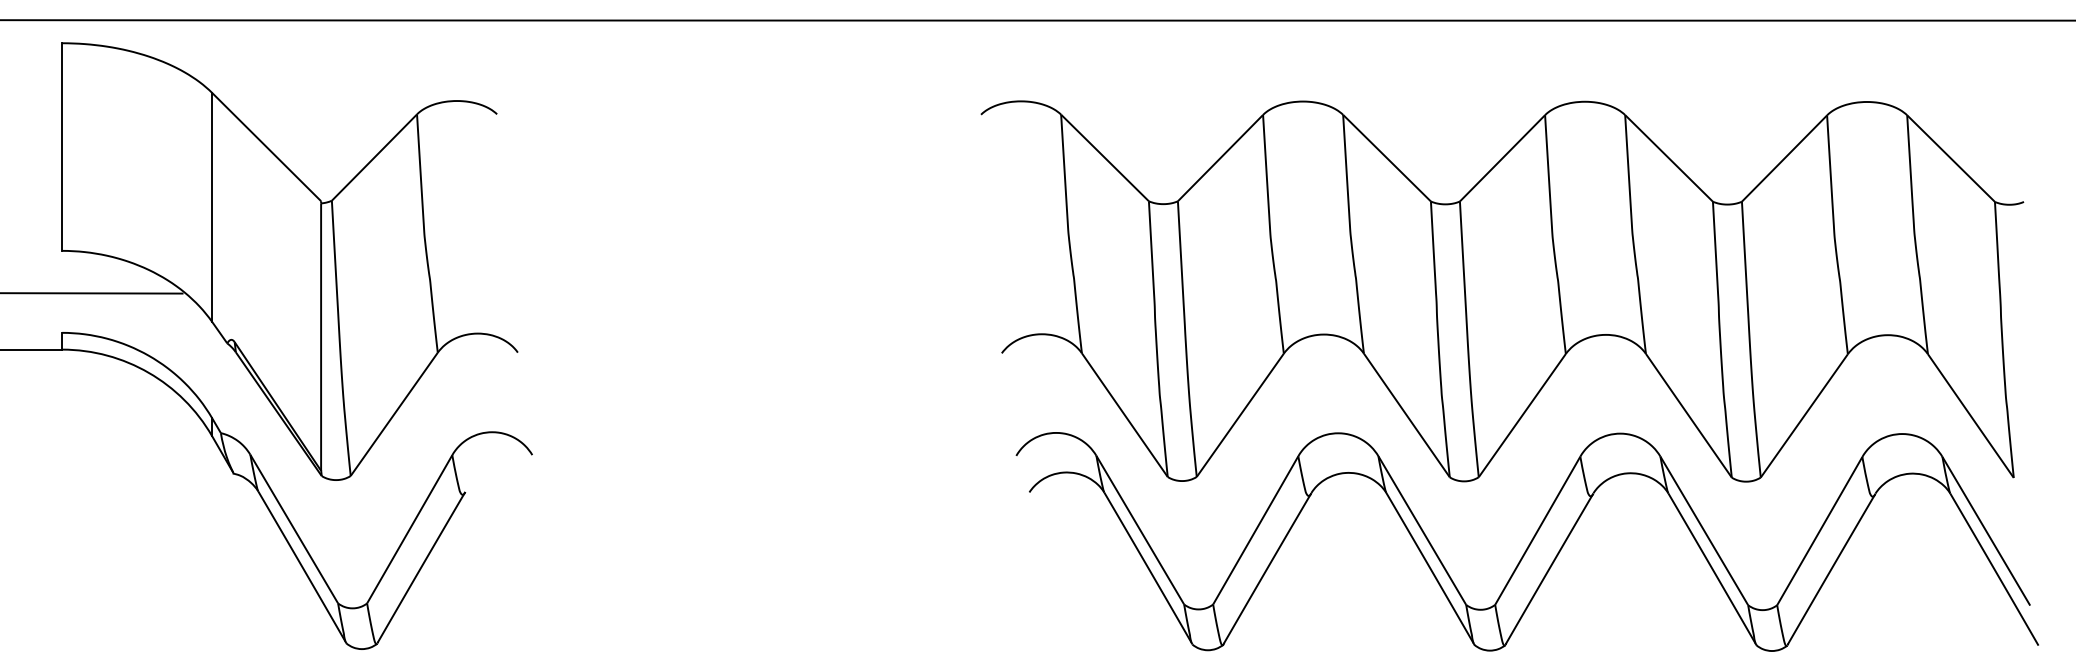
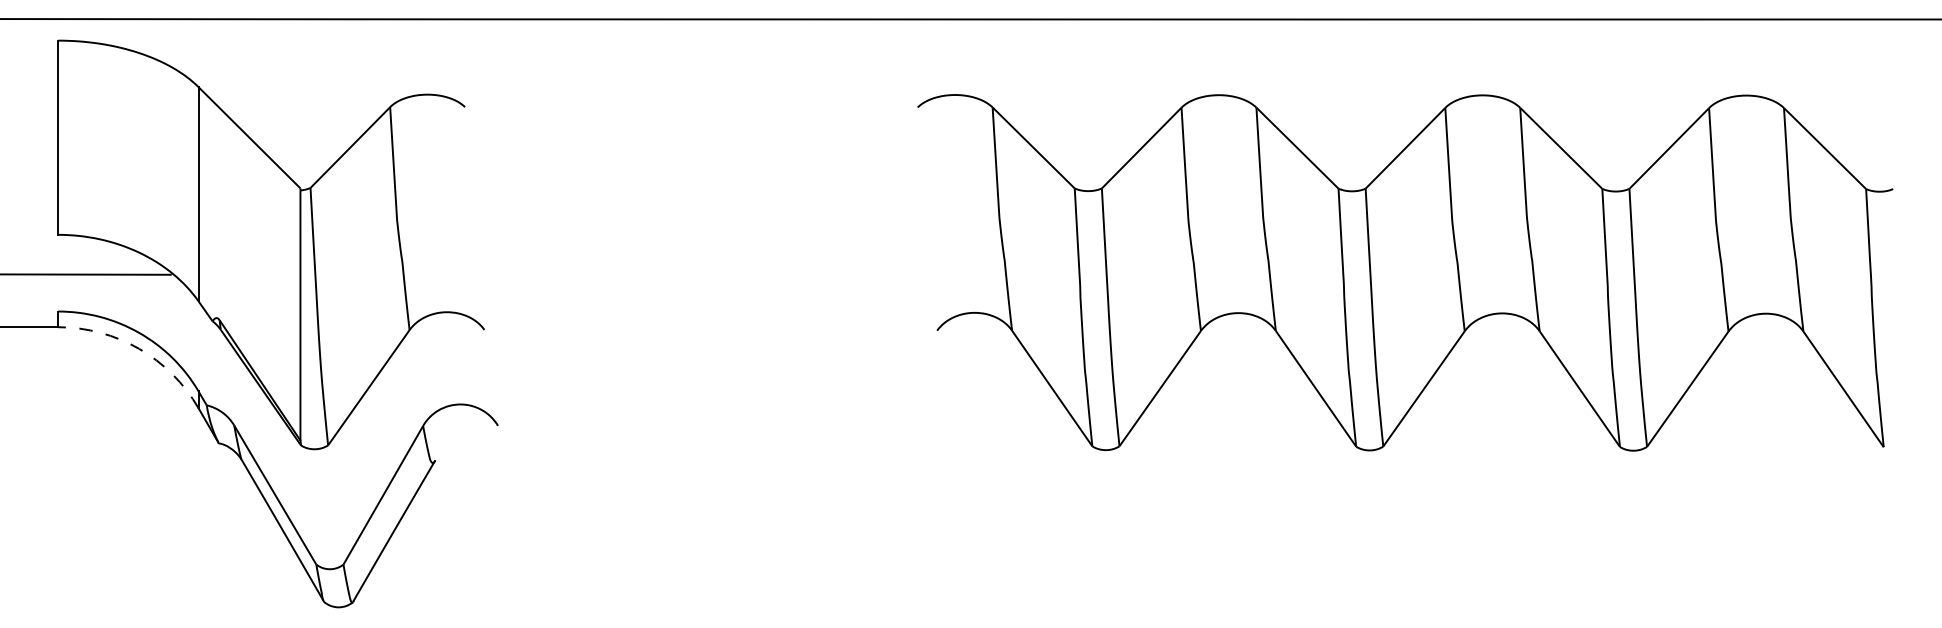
arc: (149, 372) -> (139, 348), solid -> dashed
part: (1527, 541) -> (1428, 506), removed

